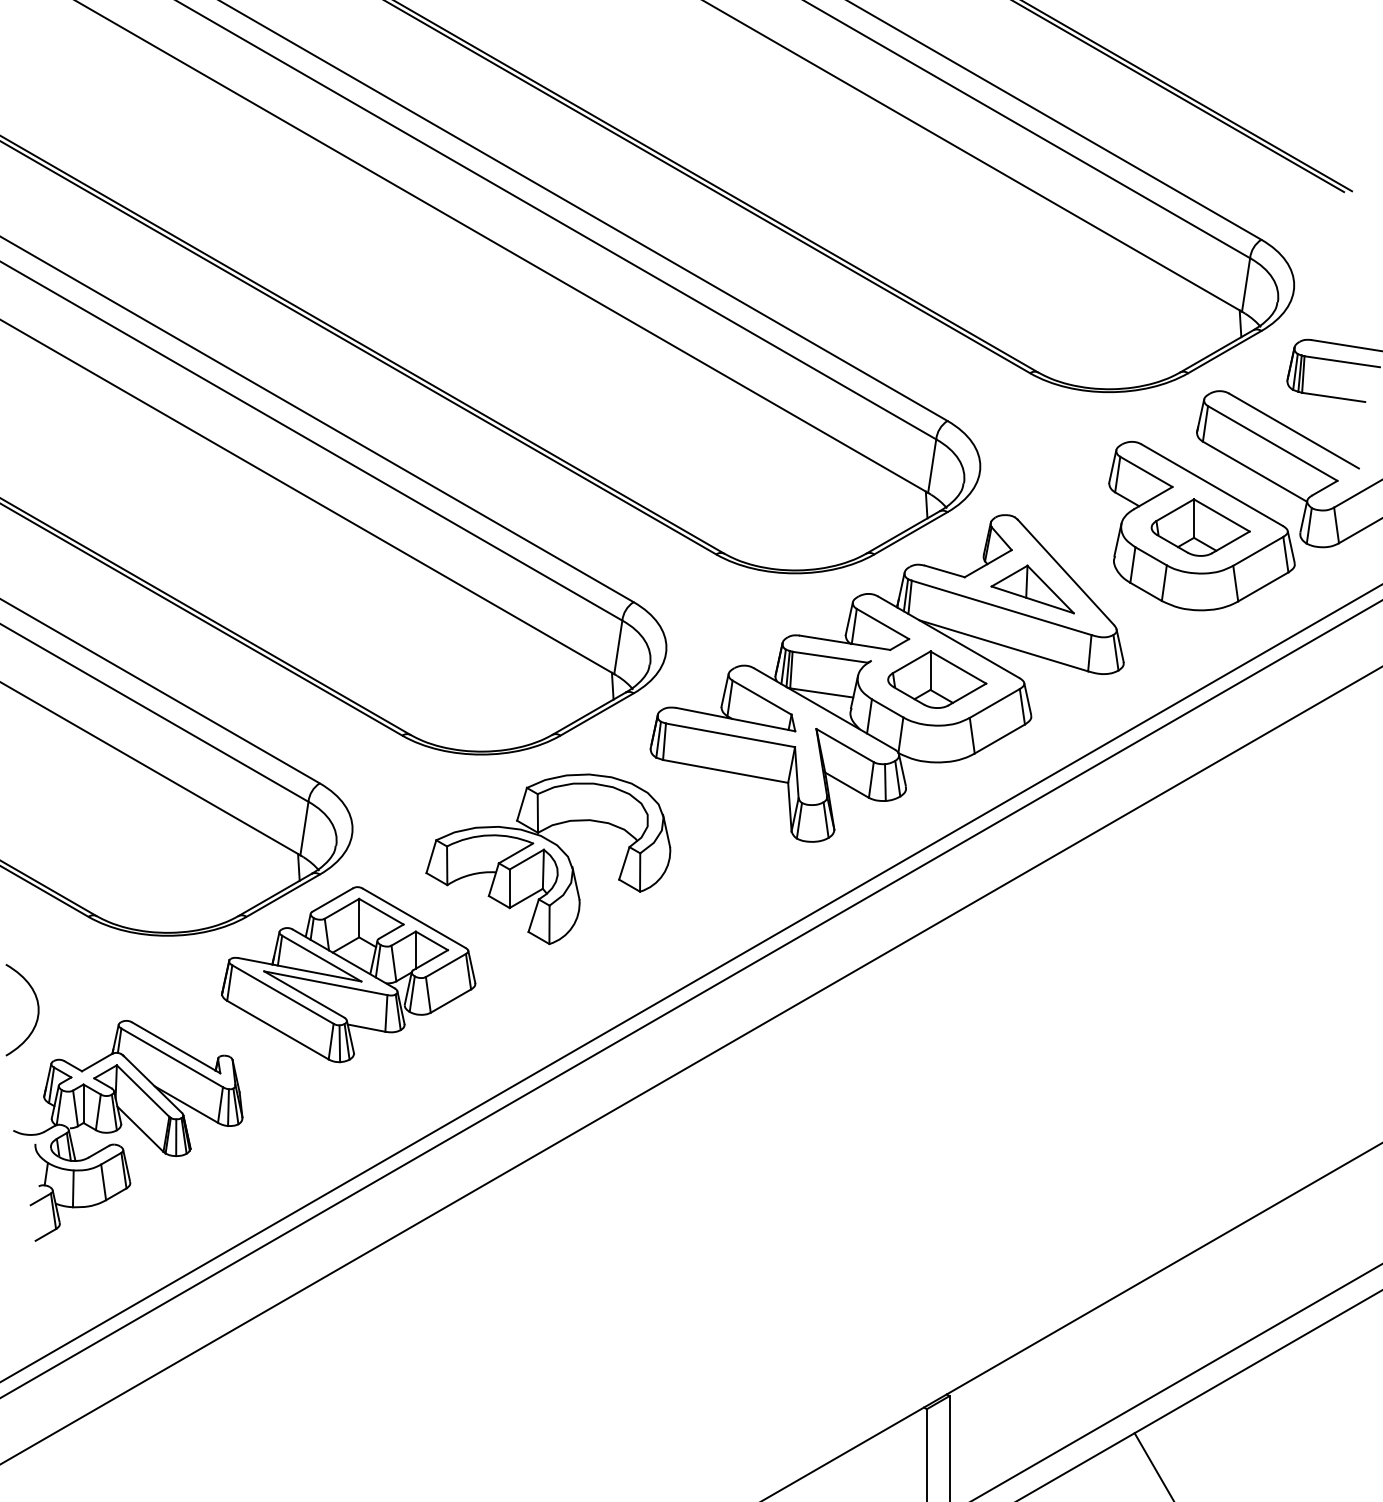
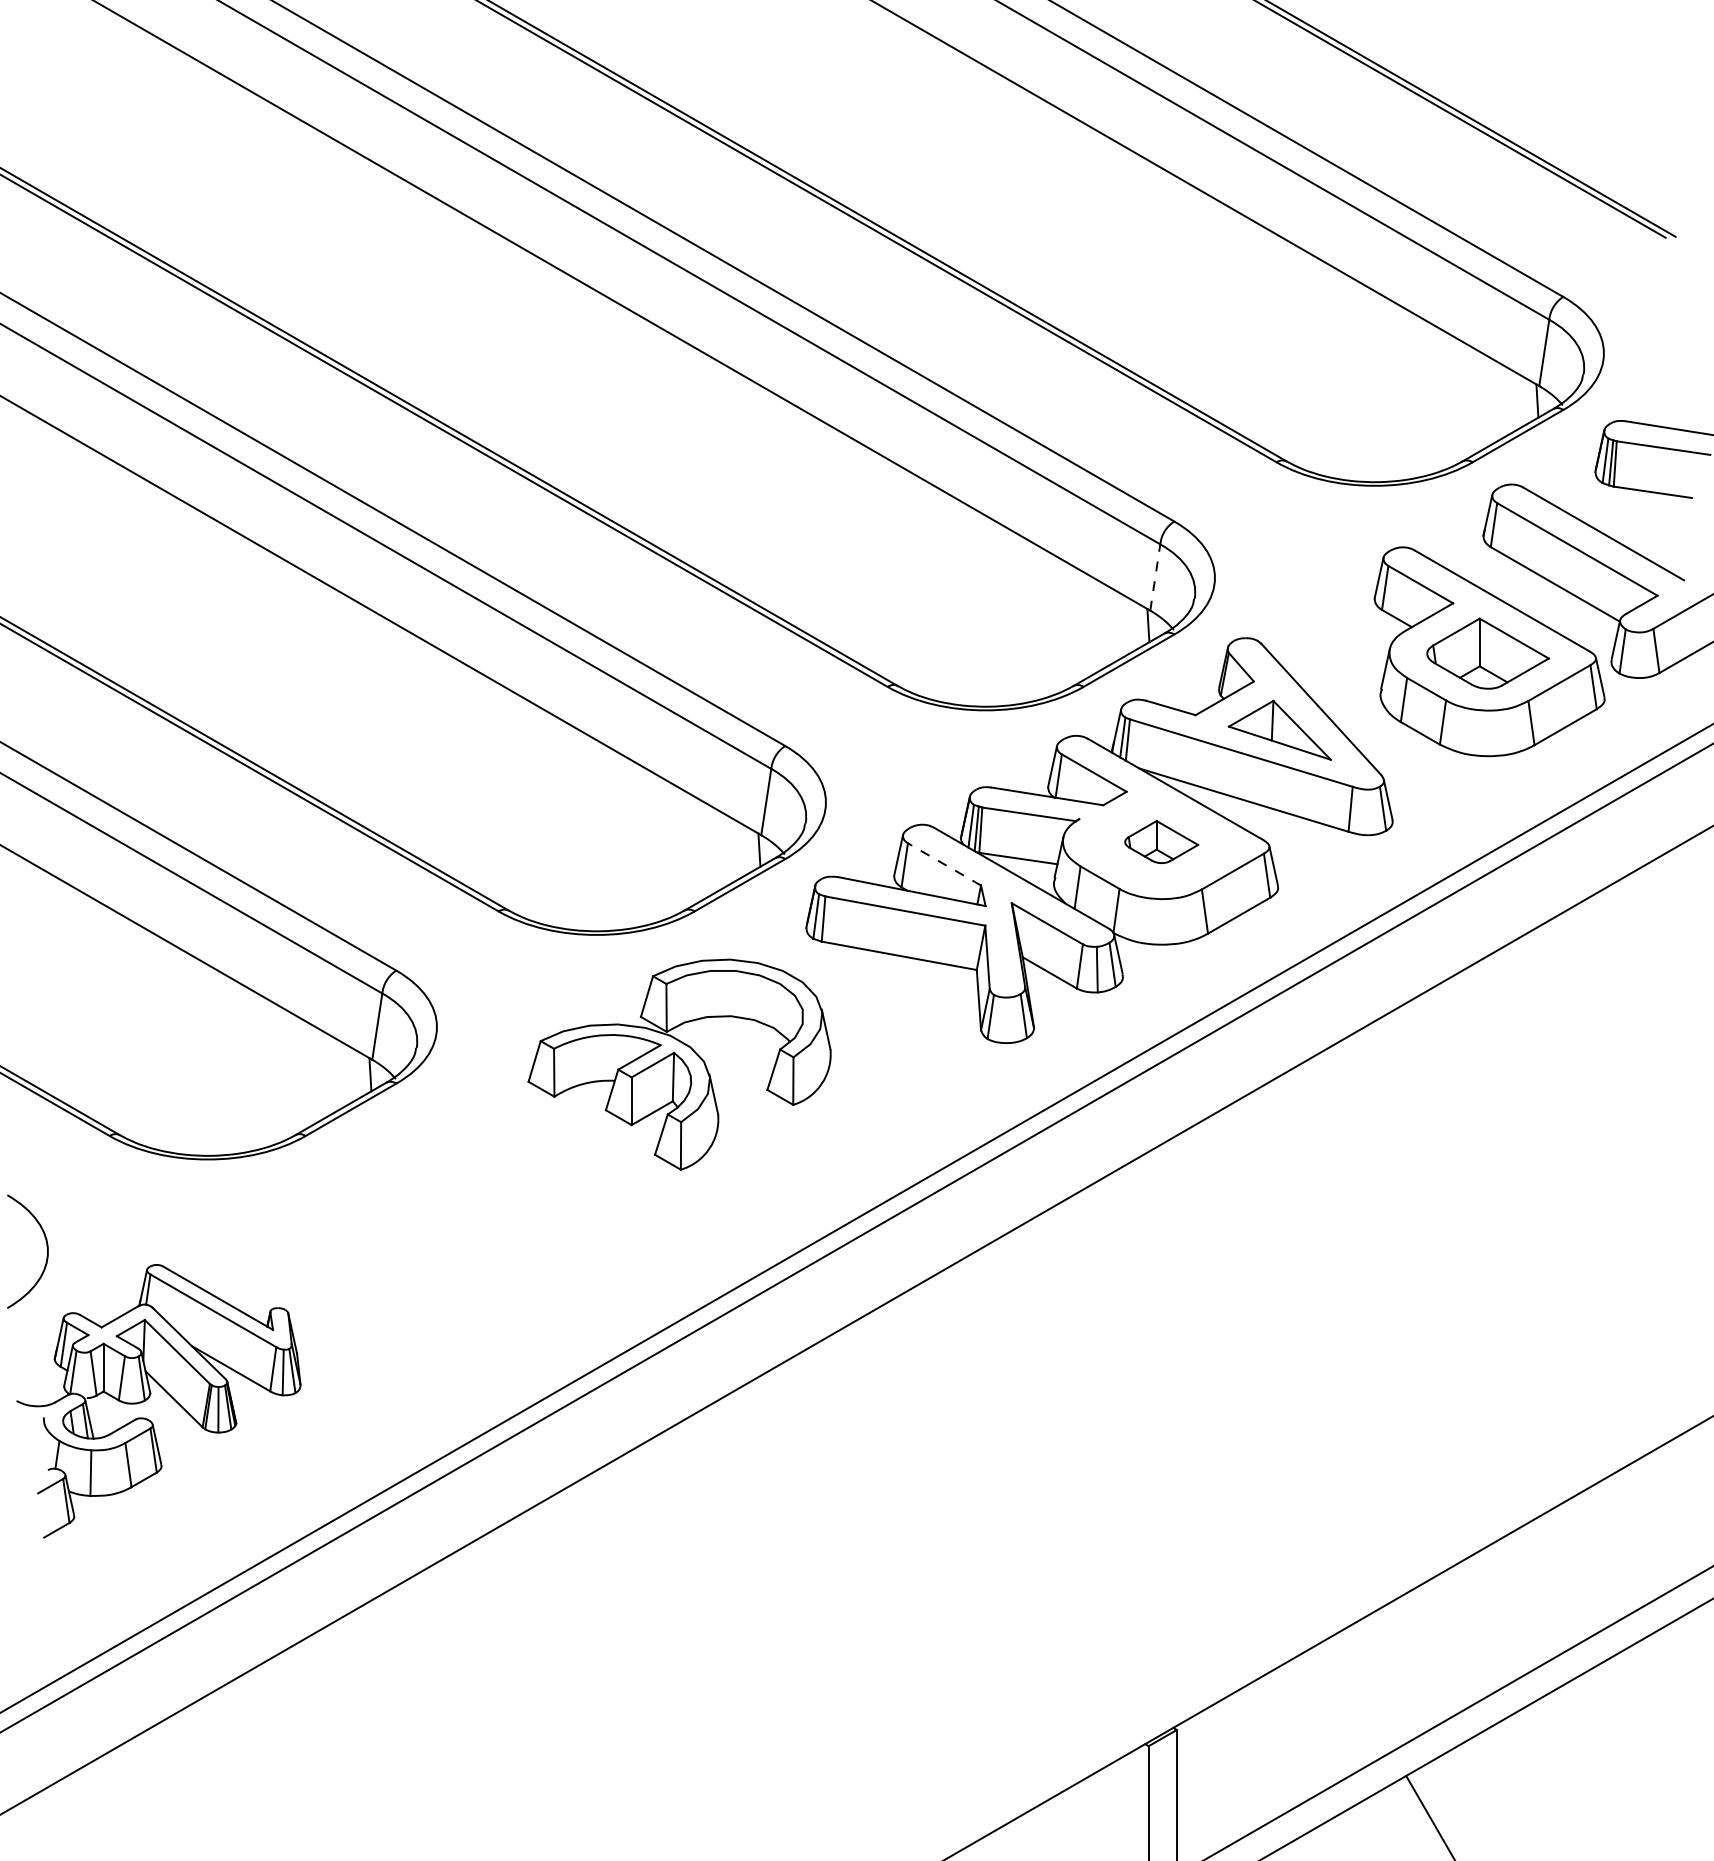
line: (932, 465) -> (1155, 576), solid -> dashed
part: (937, 679) -> (1161, 841), size x0.6
line: (761, 697) -> (943, 864), solid -> dashed
part: (348, 974) -> (431, 1207), removed

